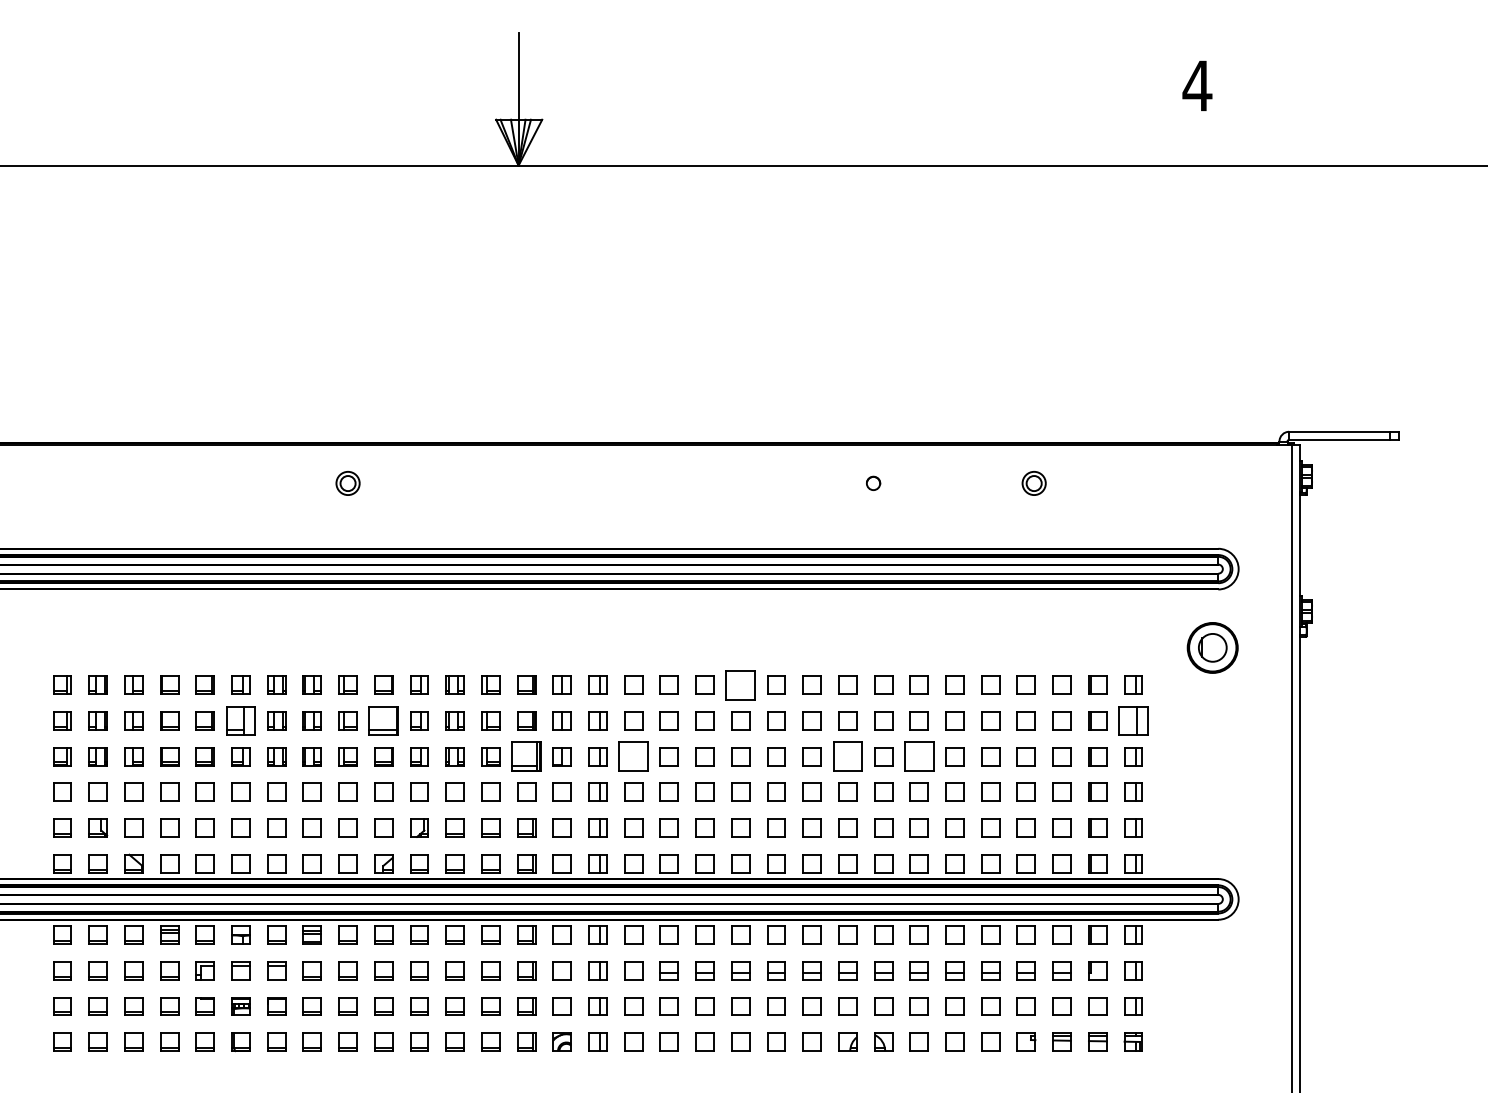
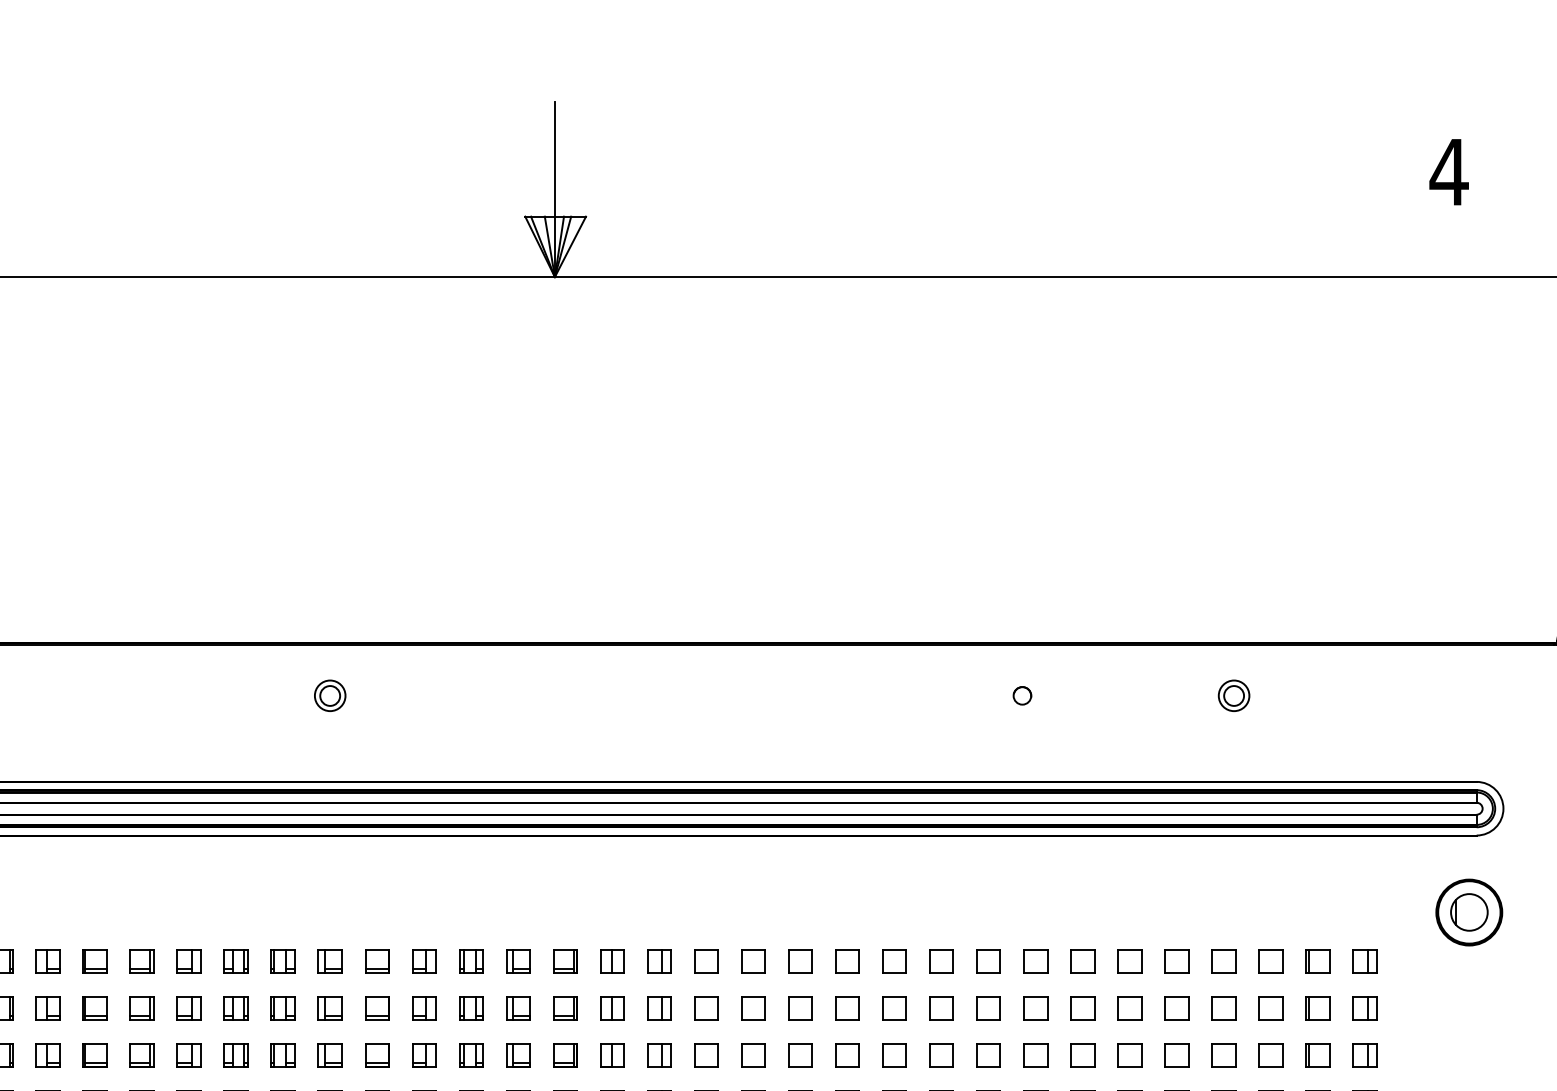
part: (740, 684) -> (847, 960), size x0.62
part: (240, 720) -> (188, 1008), size x0.62
part: (383, 720) -> (376, 1008), size x0.62
part: (1133, 720) -> (1364, 1008), size x0.62
part: (526, 756) -> (565, 1055), size x0.62
part: (633, 756) -> (706, 1055), size x0.62
part: (847, 756) -> (988, 1055), size x0.62
part: (918, 756) -> (1081, 1055), size x0.62

